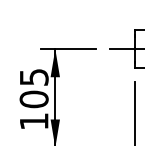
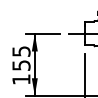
text: (34, 99) -> (21, 65), 105 -> 155

